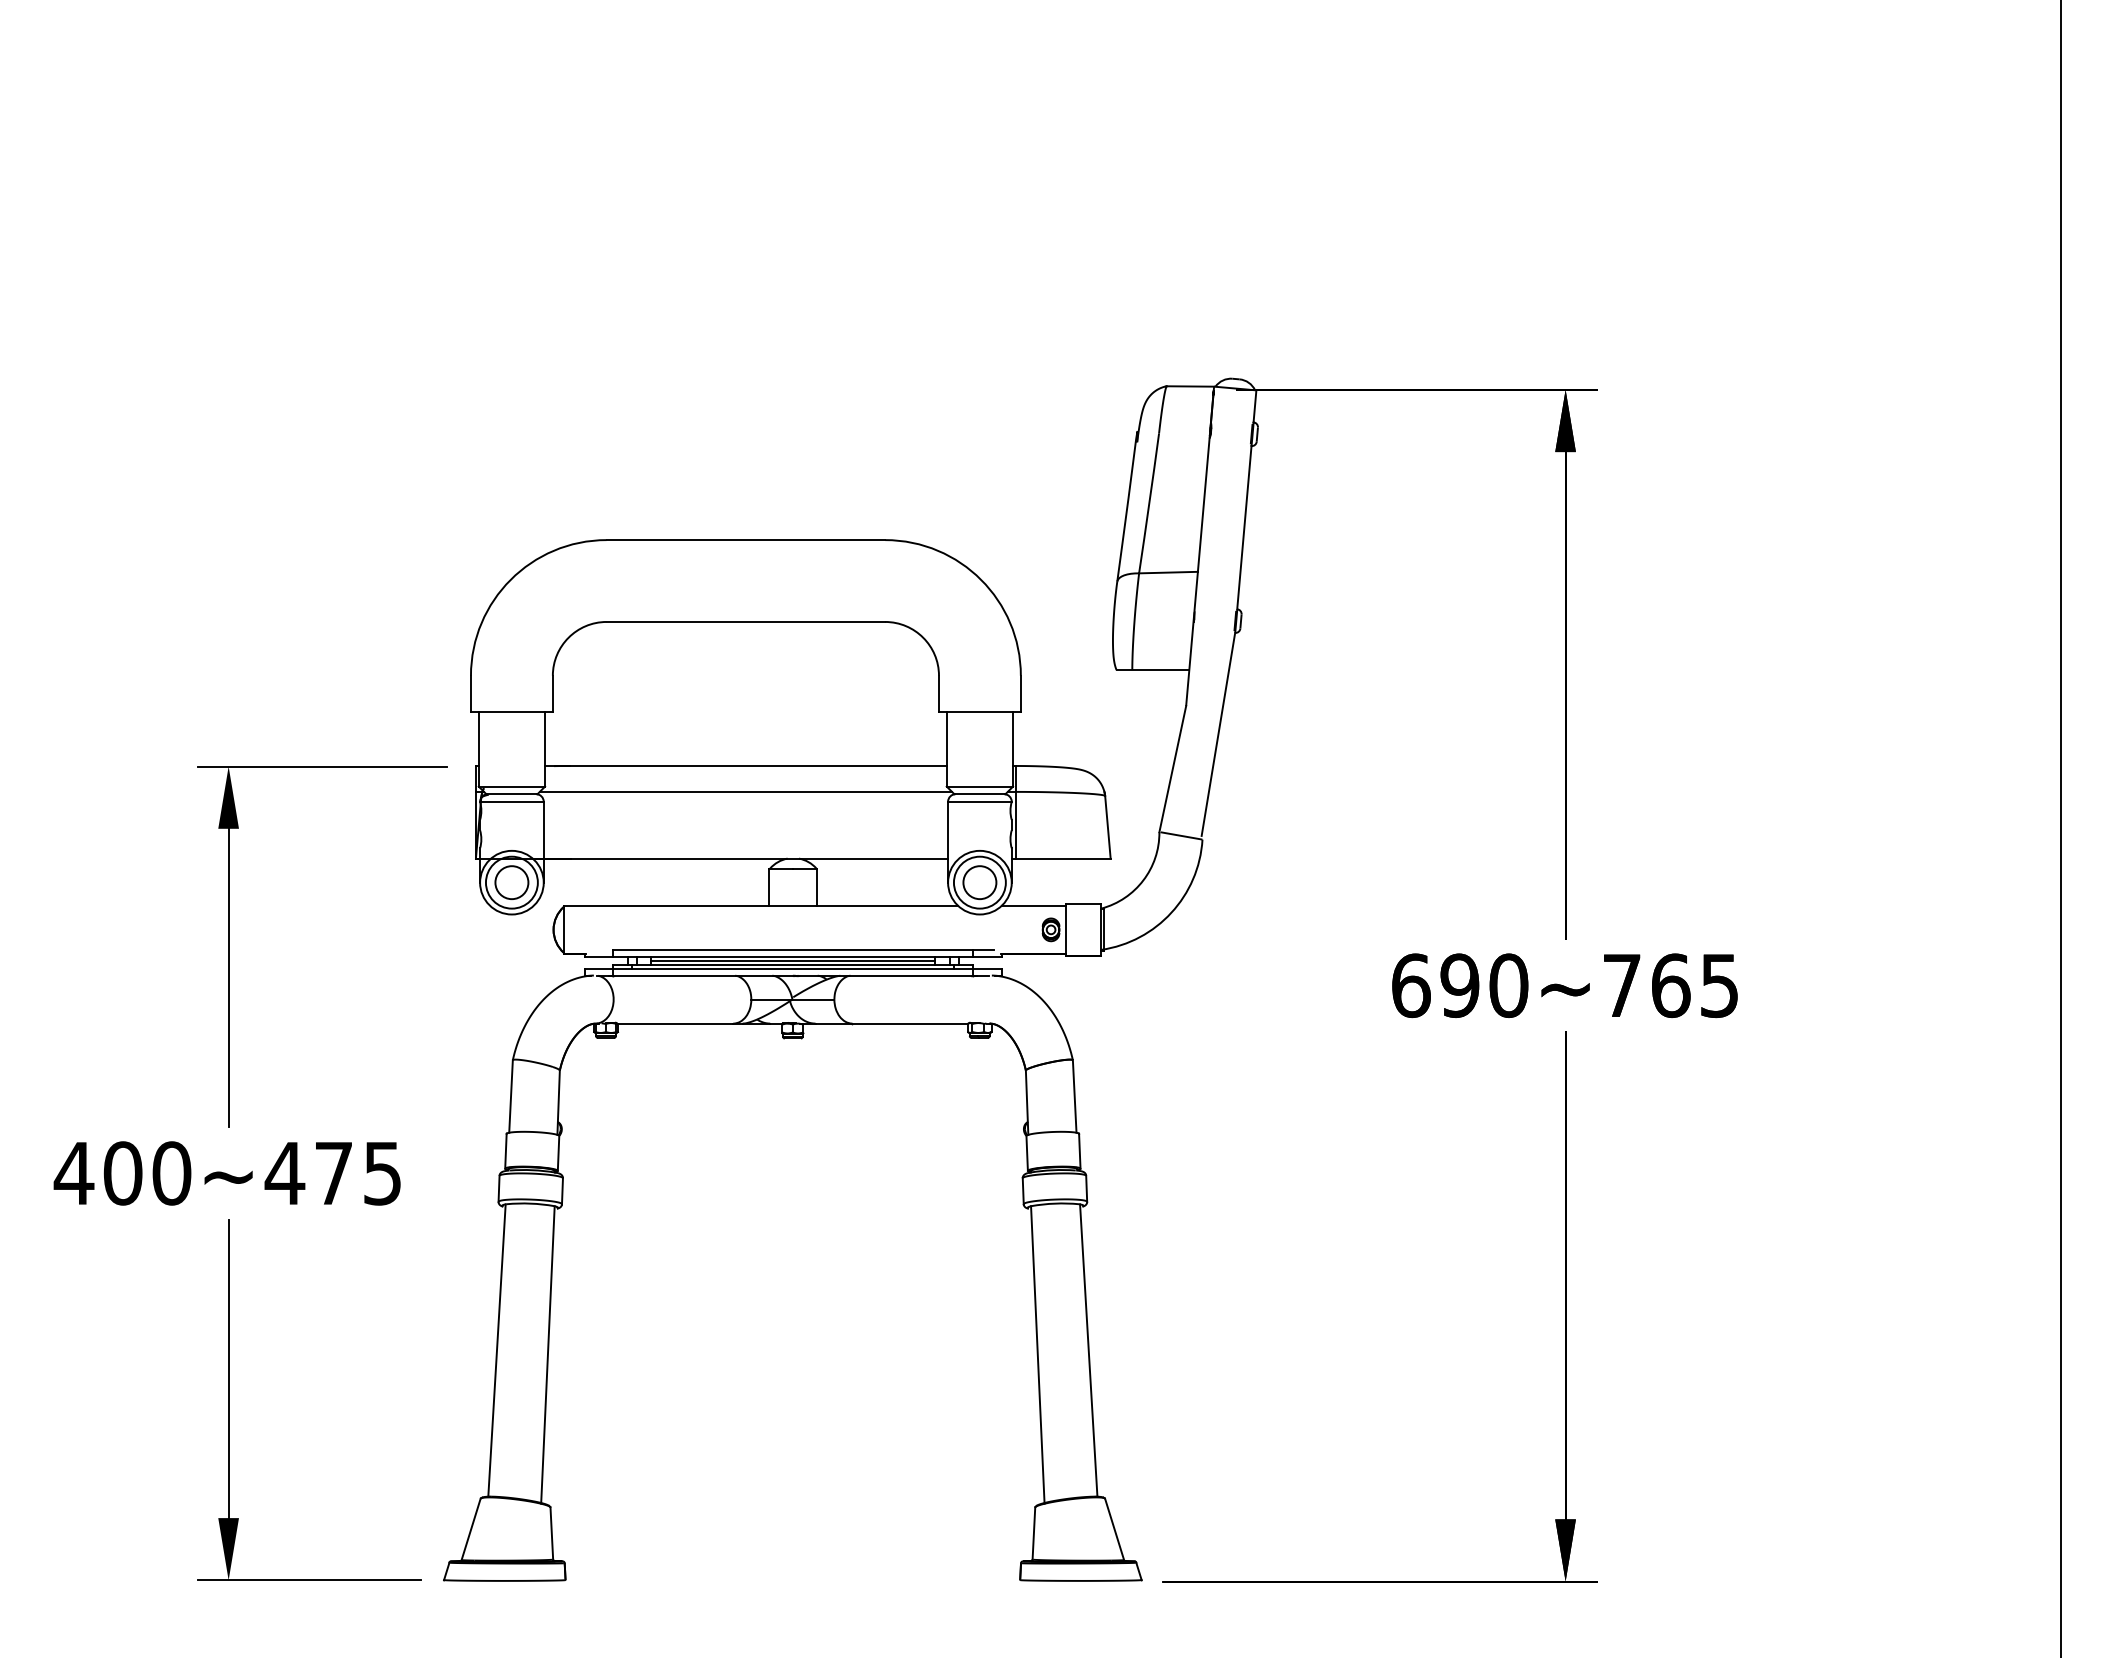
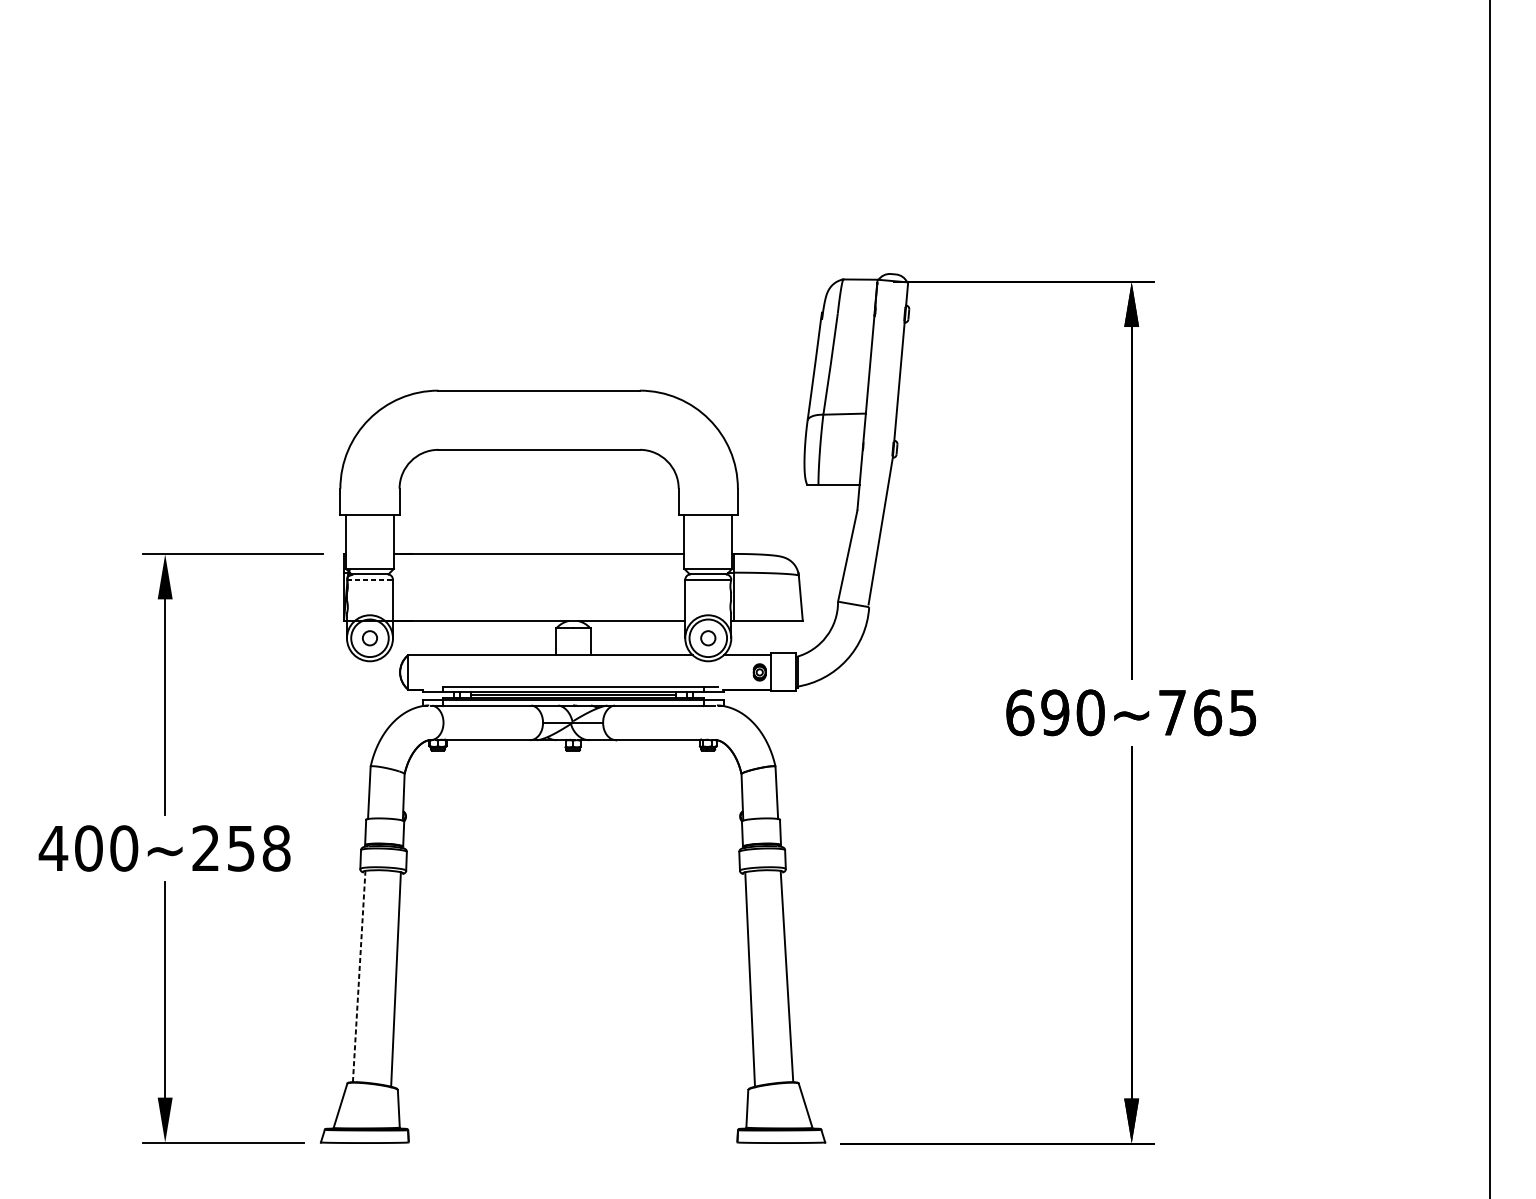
line: (745, 791) -> (538, 572), removed
line: (511, 801) -> (369, 579), solid -> dashed
circle: (511, 882) -> (369, 638), size x0.6
circle: (979, 882) -> (707, 638), size x0.6
text: (333, 1173) -> (241, 848), 400~475 -> 400~258
line: (497, 1349) -> (359, 975), solid -> dashed

